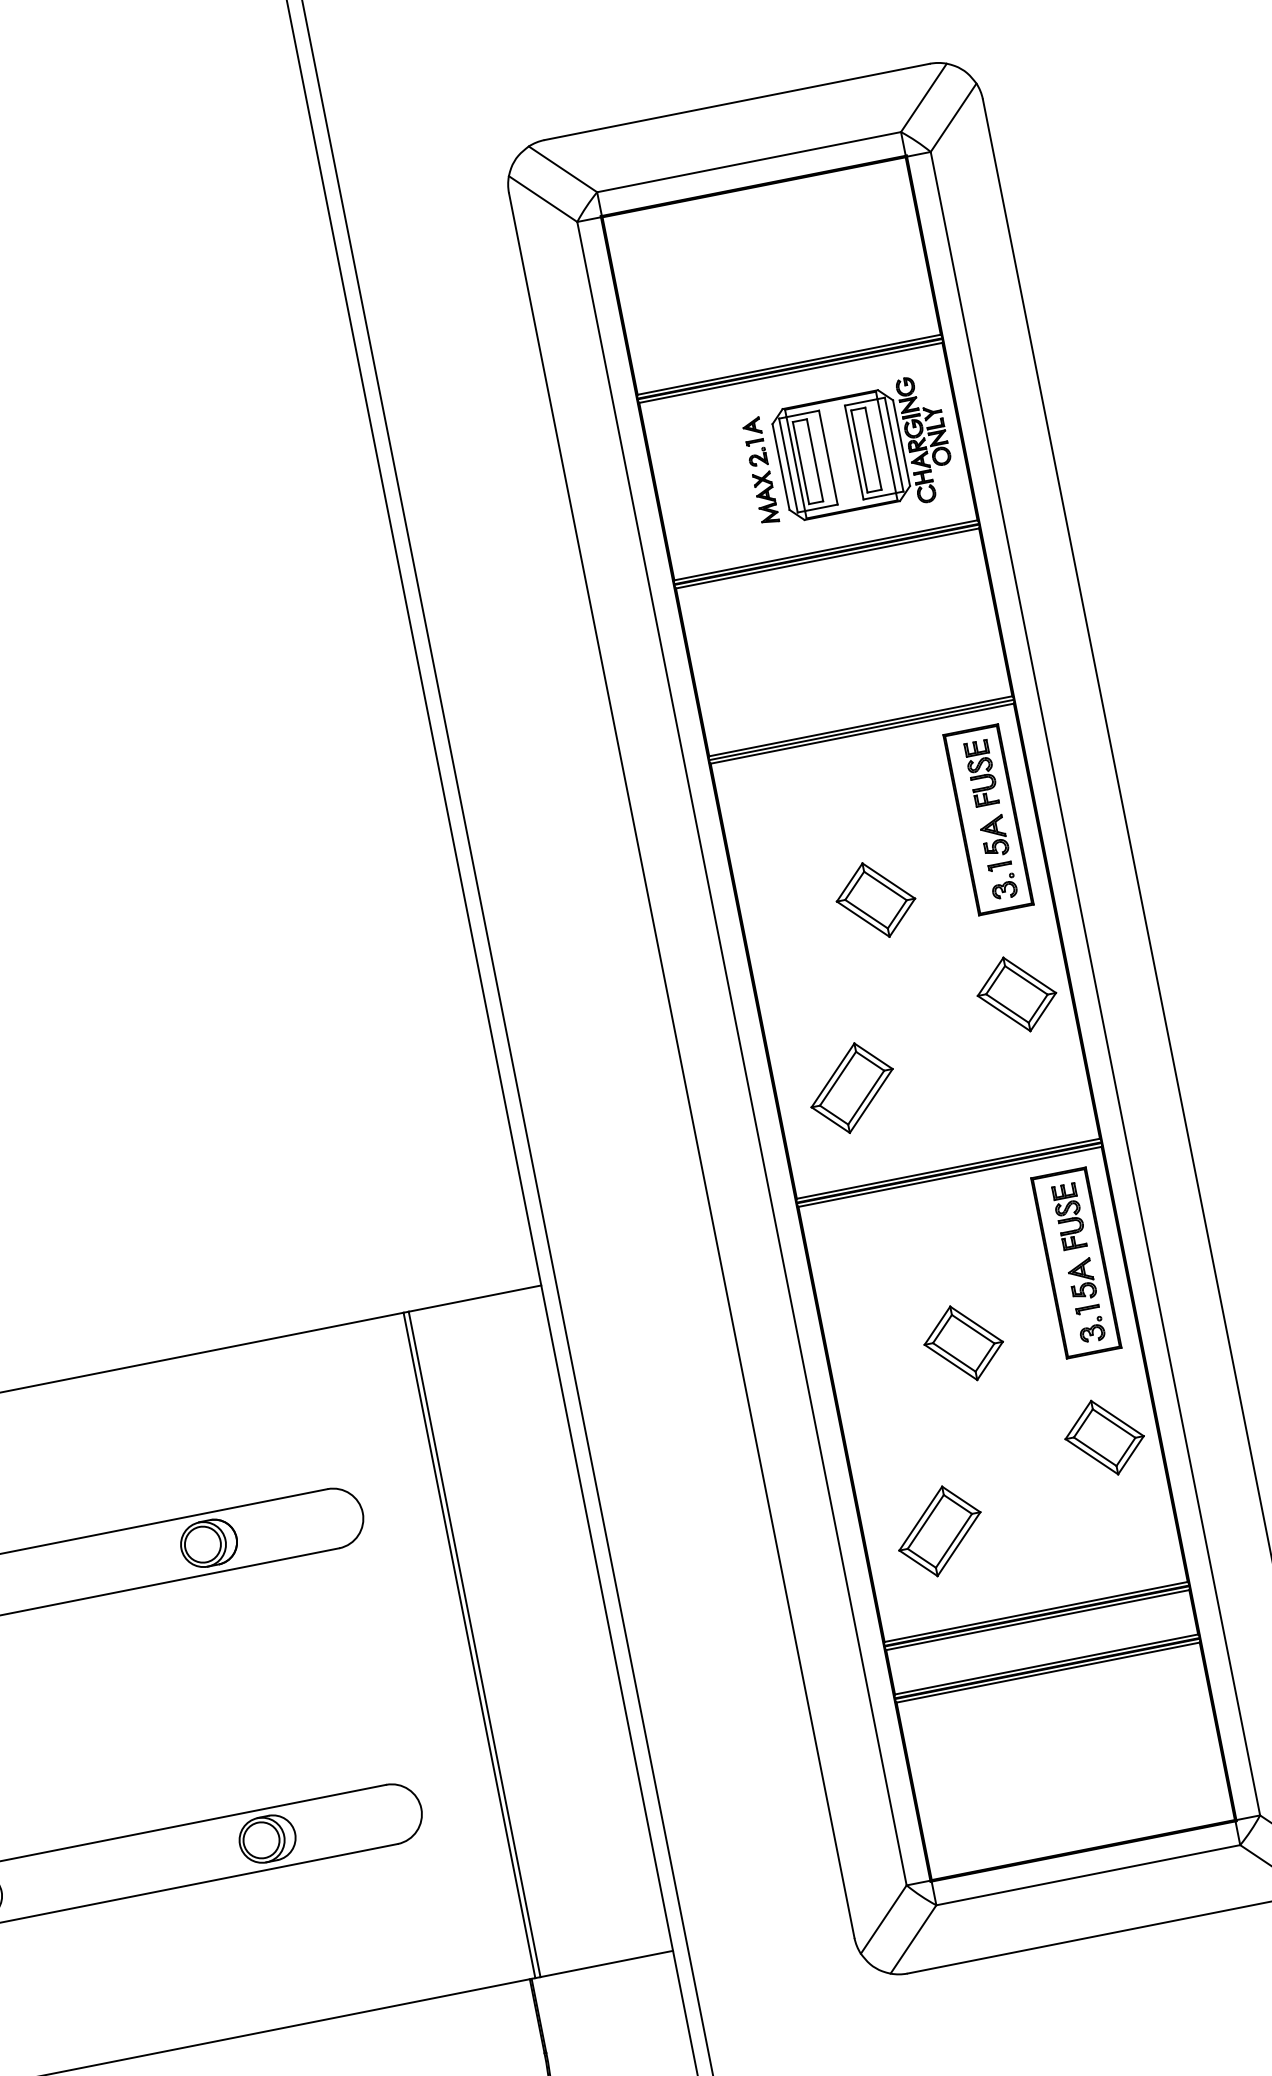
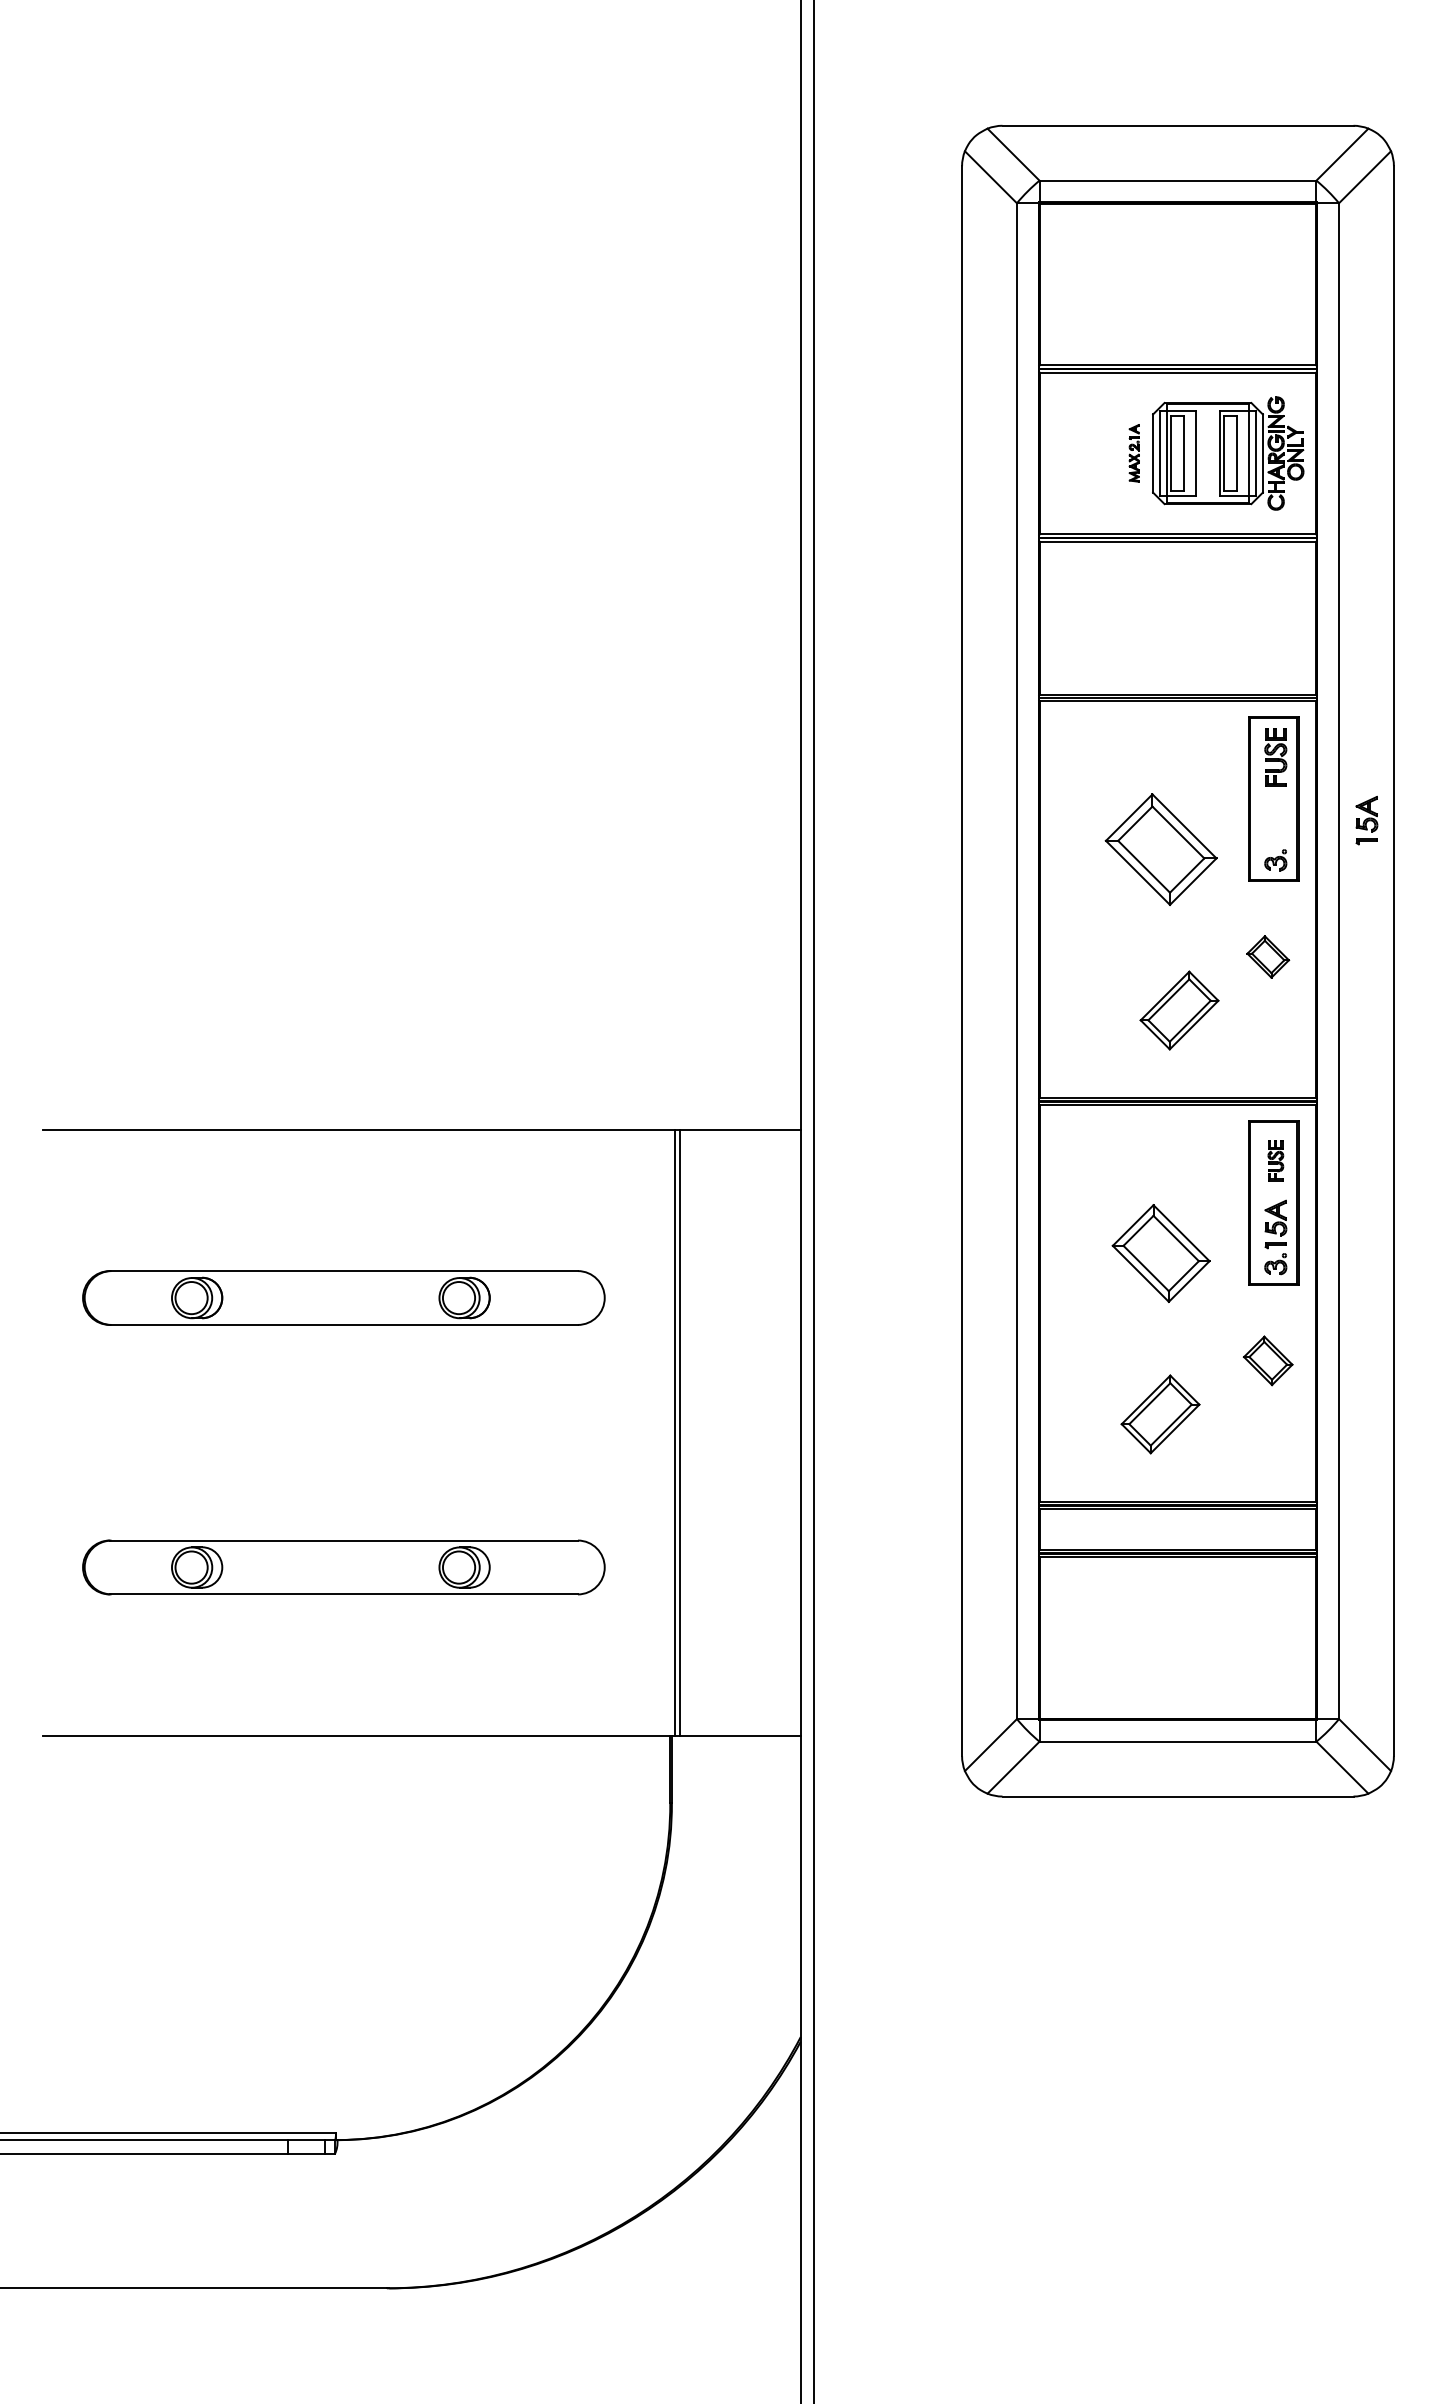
part: (759, 471) -> (1133, 453), size x0.6
part: (995, 843) -> (1366, 820), moved
part: (875, 899) -> (1160, 849), size x1.6
part: (1015, 994) -> (1267, 956), size x0.6
part: (852, 1088) -> (1179, 1010), moved
part: (1069, 1216) -> (1275, 1160), size x0.7
part: (963, 1343) -> (1160, 1253), size x1.4
part: (1103, 1437) -> (1267, 1360), size x0.7
part: (939, 1531) -> (1160, 1414), moved

